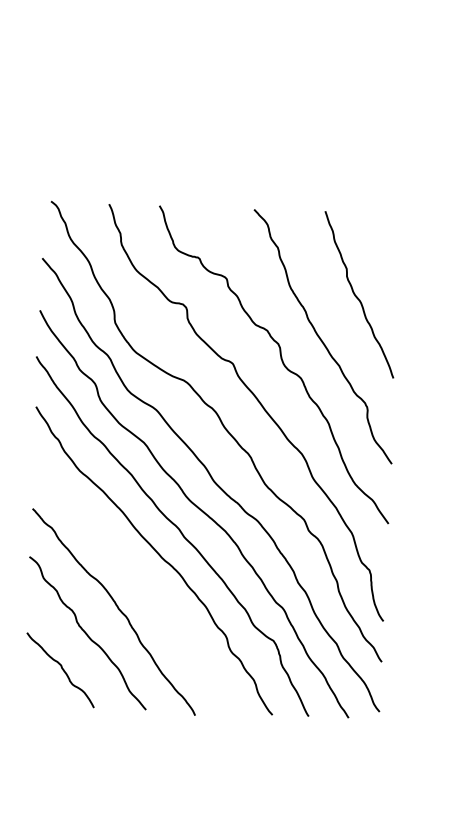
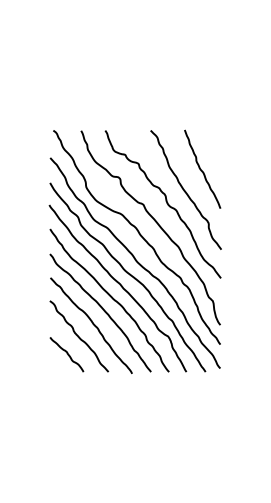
curve: (140, 583) -> (103, 311), added

